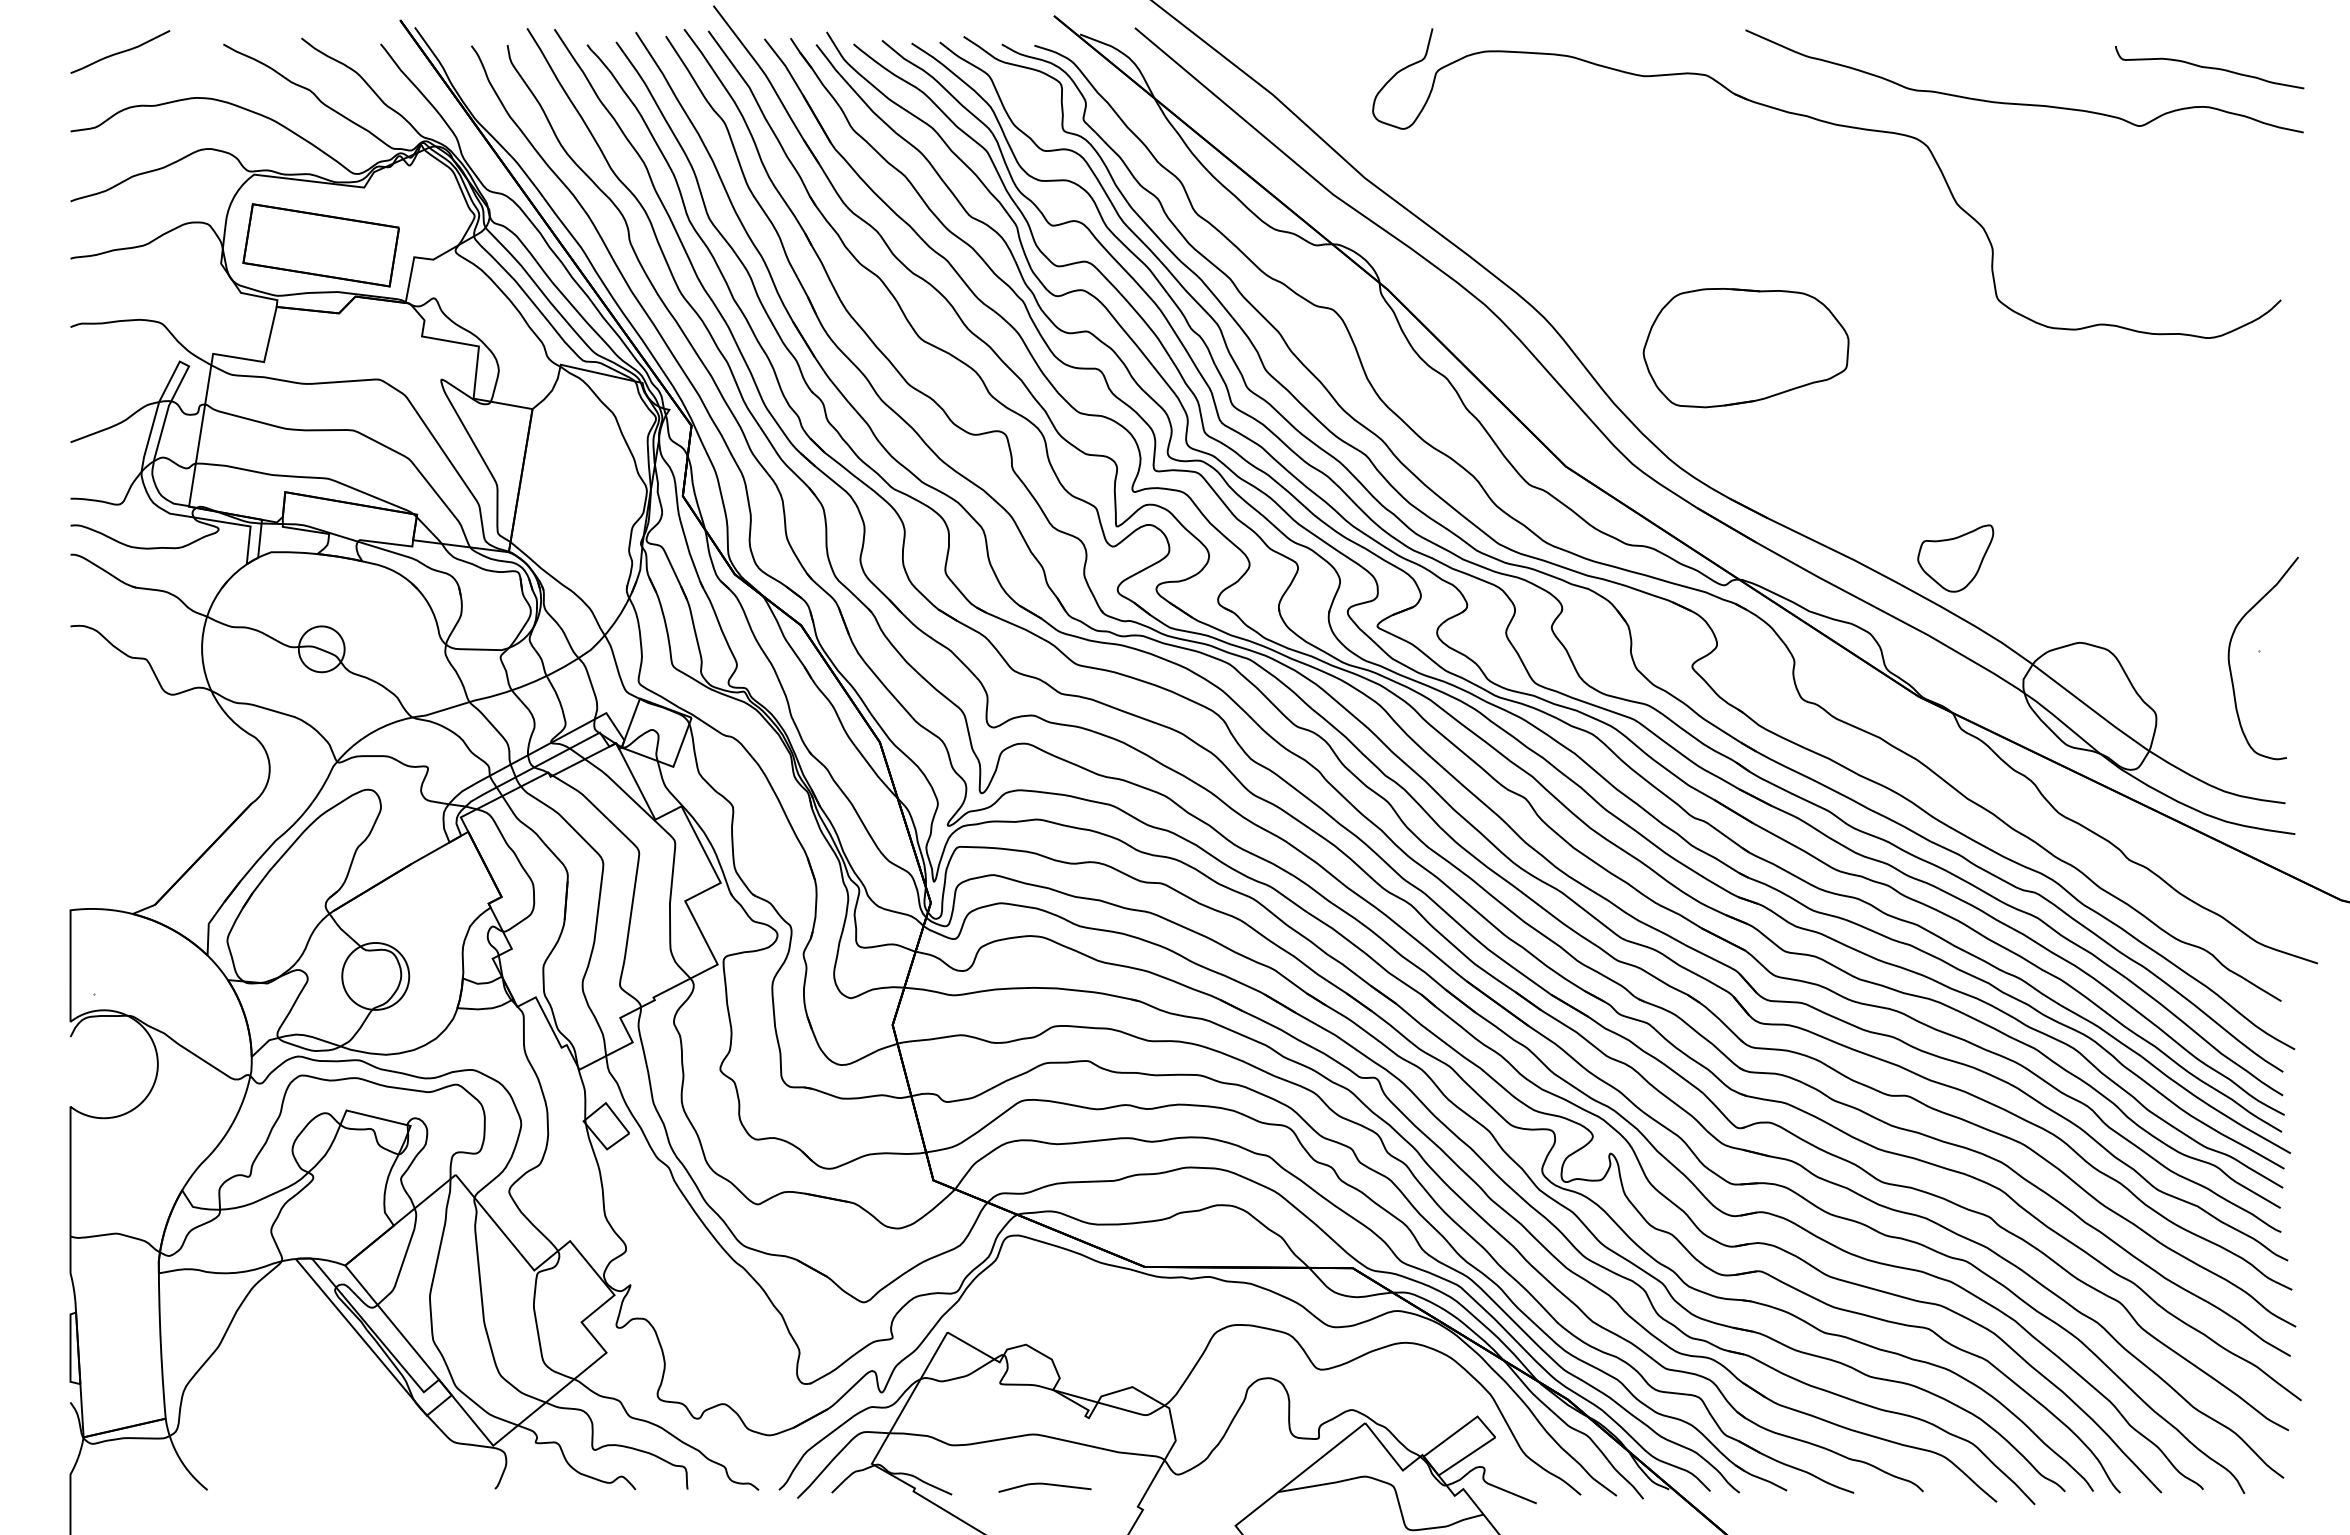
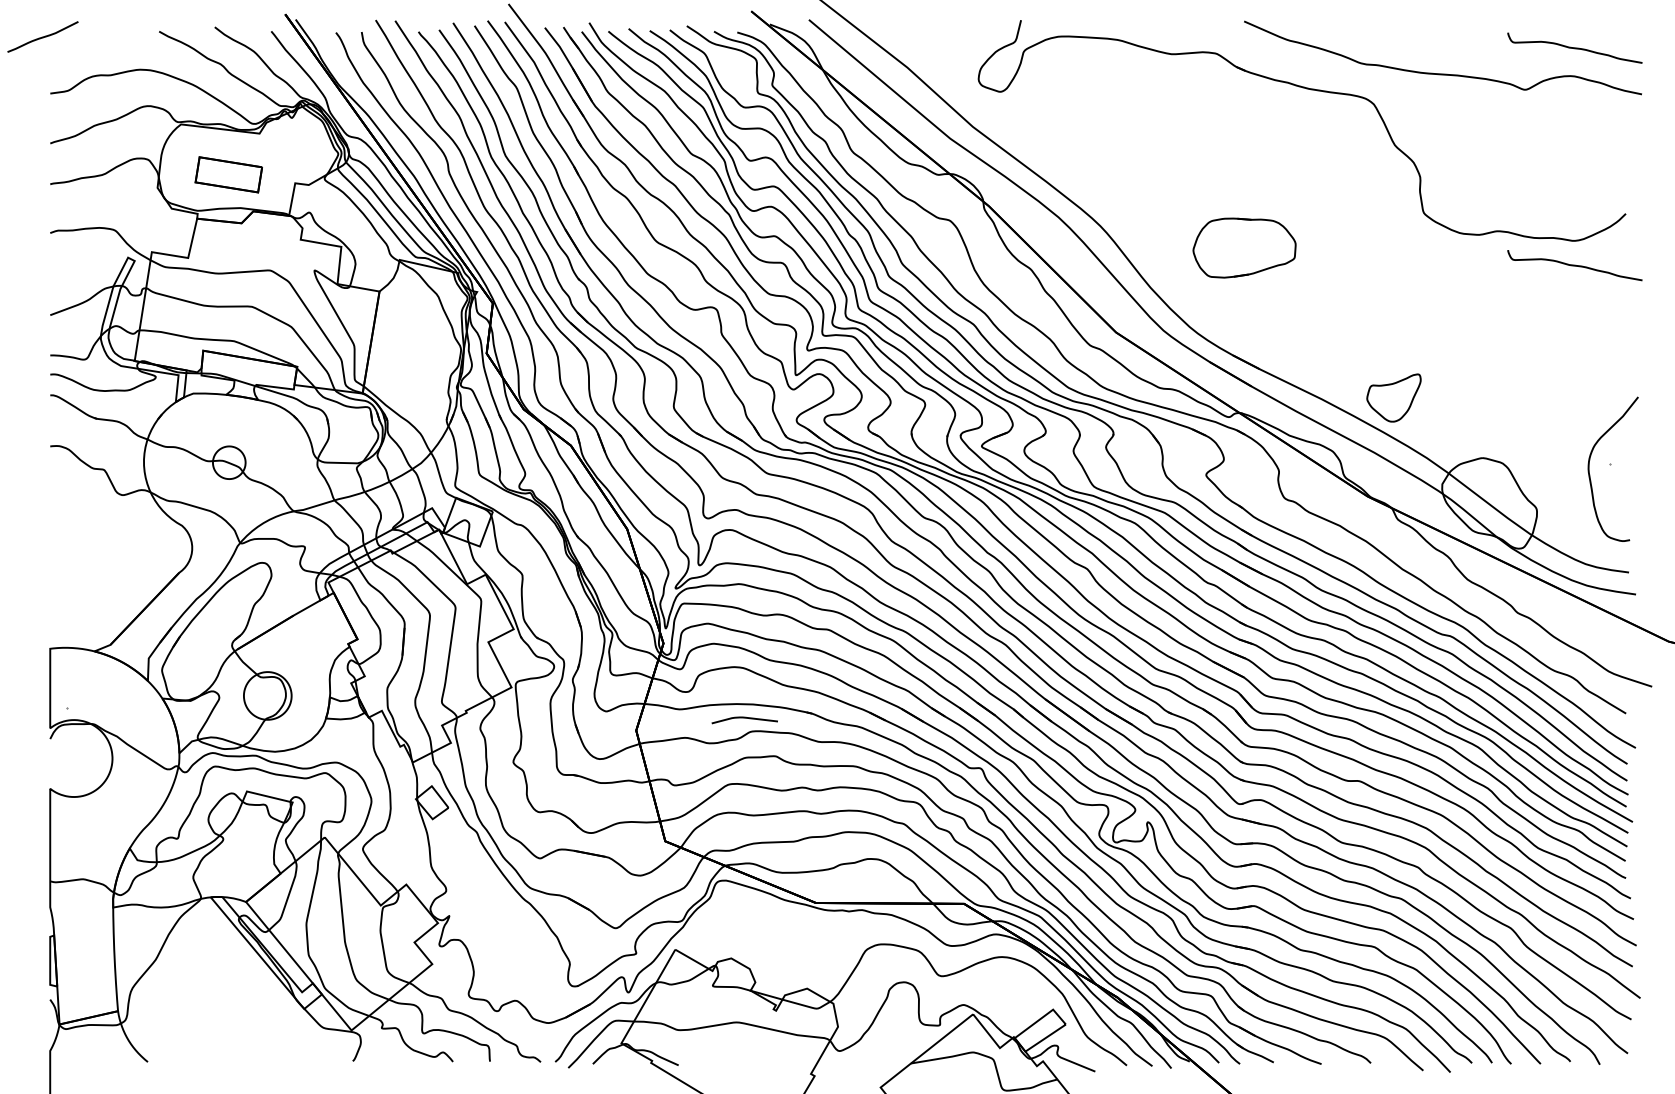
curve: (120, 51) -> (43, 36), moved
part: (320, 245) -> (228, 174), size x0.6
part: (1745, 348) -> (1244, 248), size x0.7
curve: (2209, 372) -> (1574, 265), added
curve: (1044, 1484) -> (744, 718), moved

